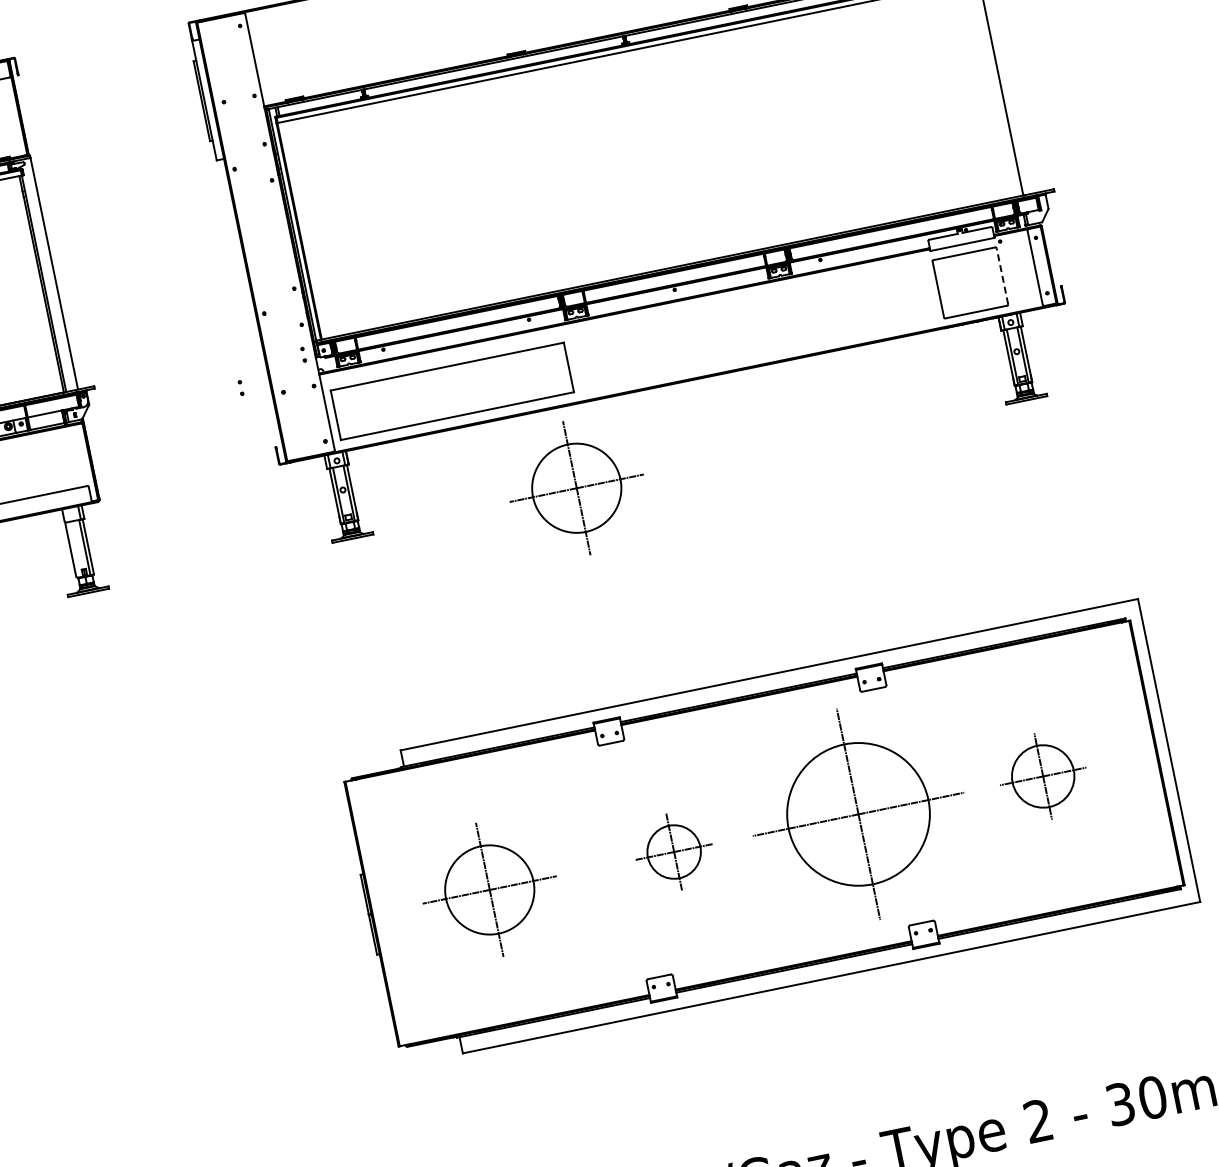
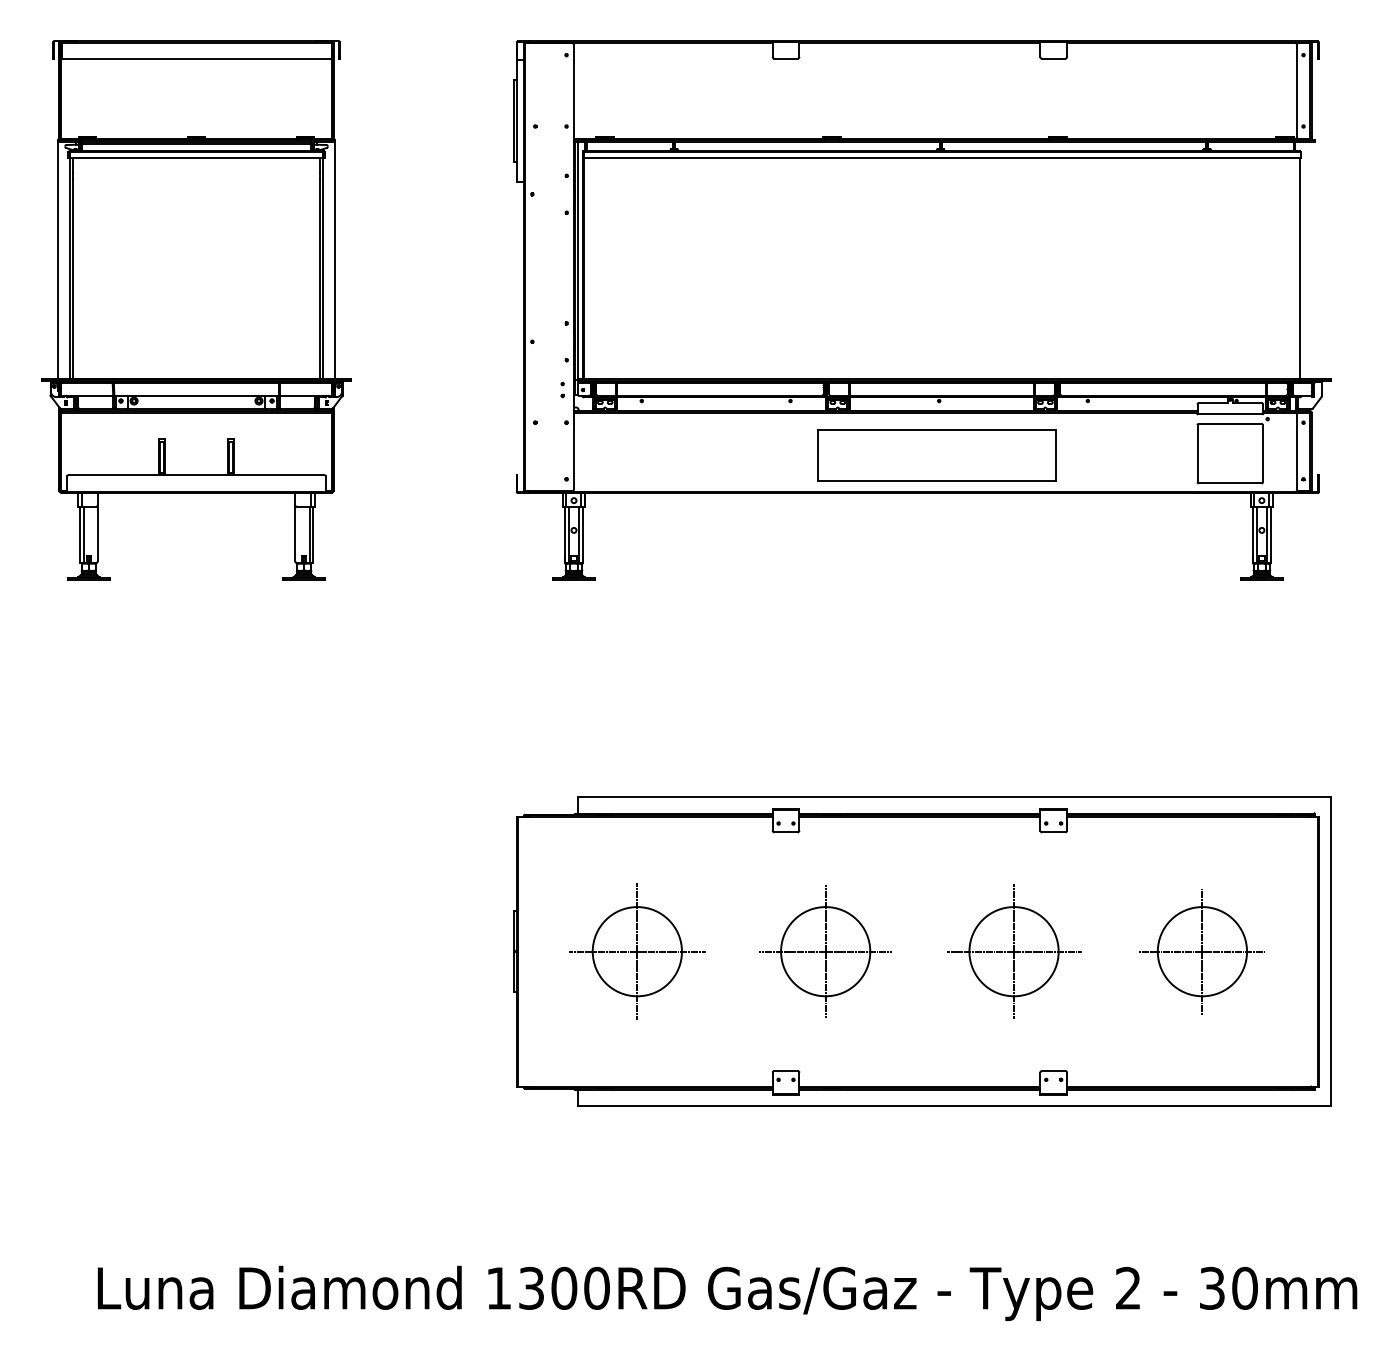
line: (1001, 276) -> (1262, 453), dashed -> solid
part: (241, 388) -> (494, 410), removed
part: (451, 391) -> (936, 455), moved
part: (576, 488) -> (803, 575), removed
part: (1042, 776) -> (1201, 951), size x1.43
part: (859, 813) -> (1014, 951), size x0.62
part: (674, 851) -> (825, 951), size x1.67

